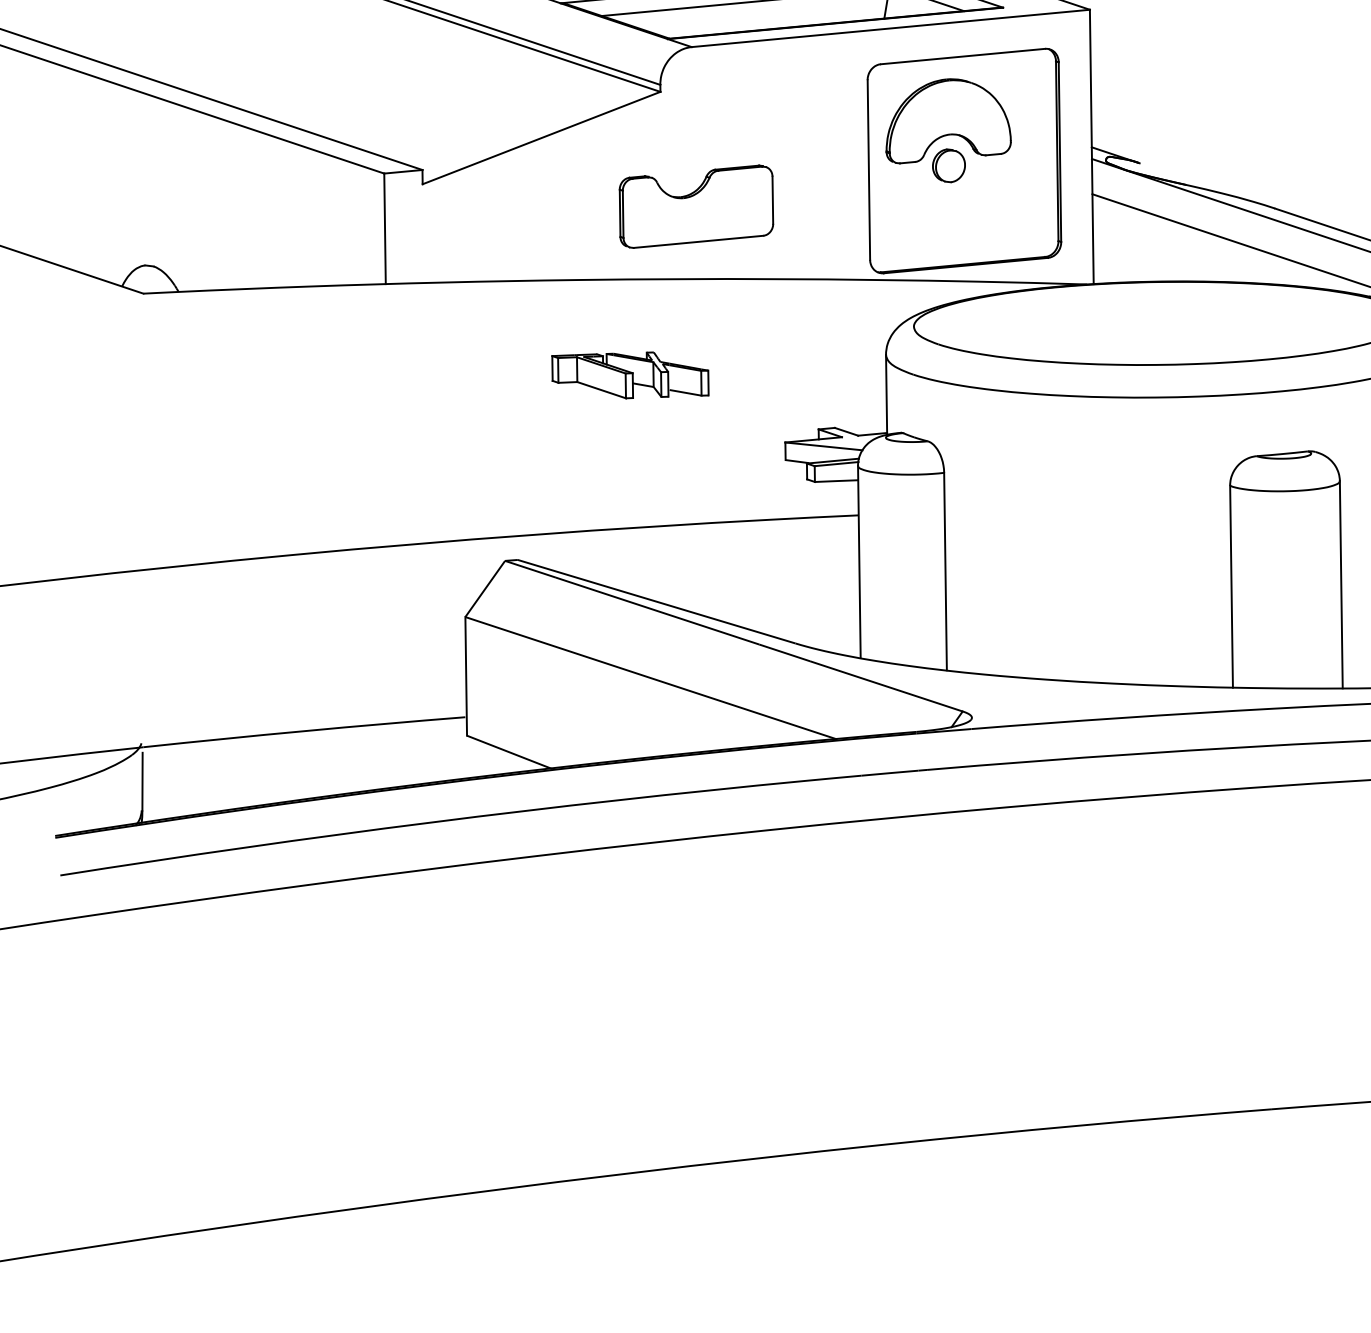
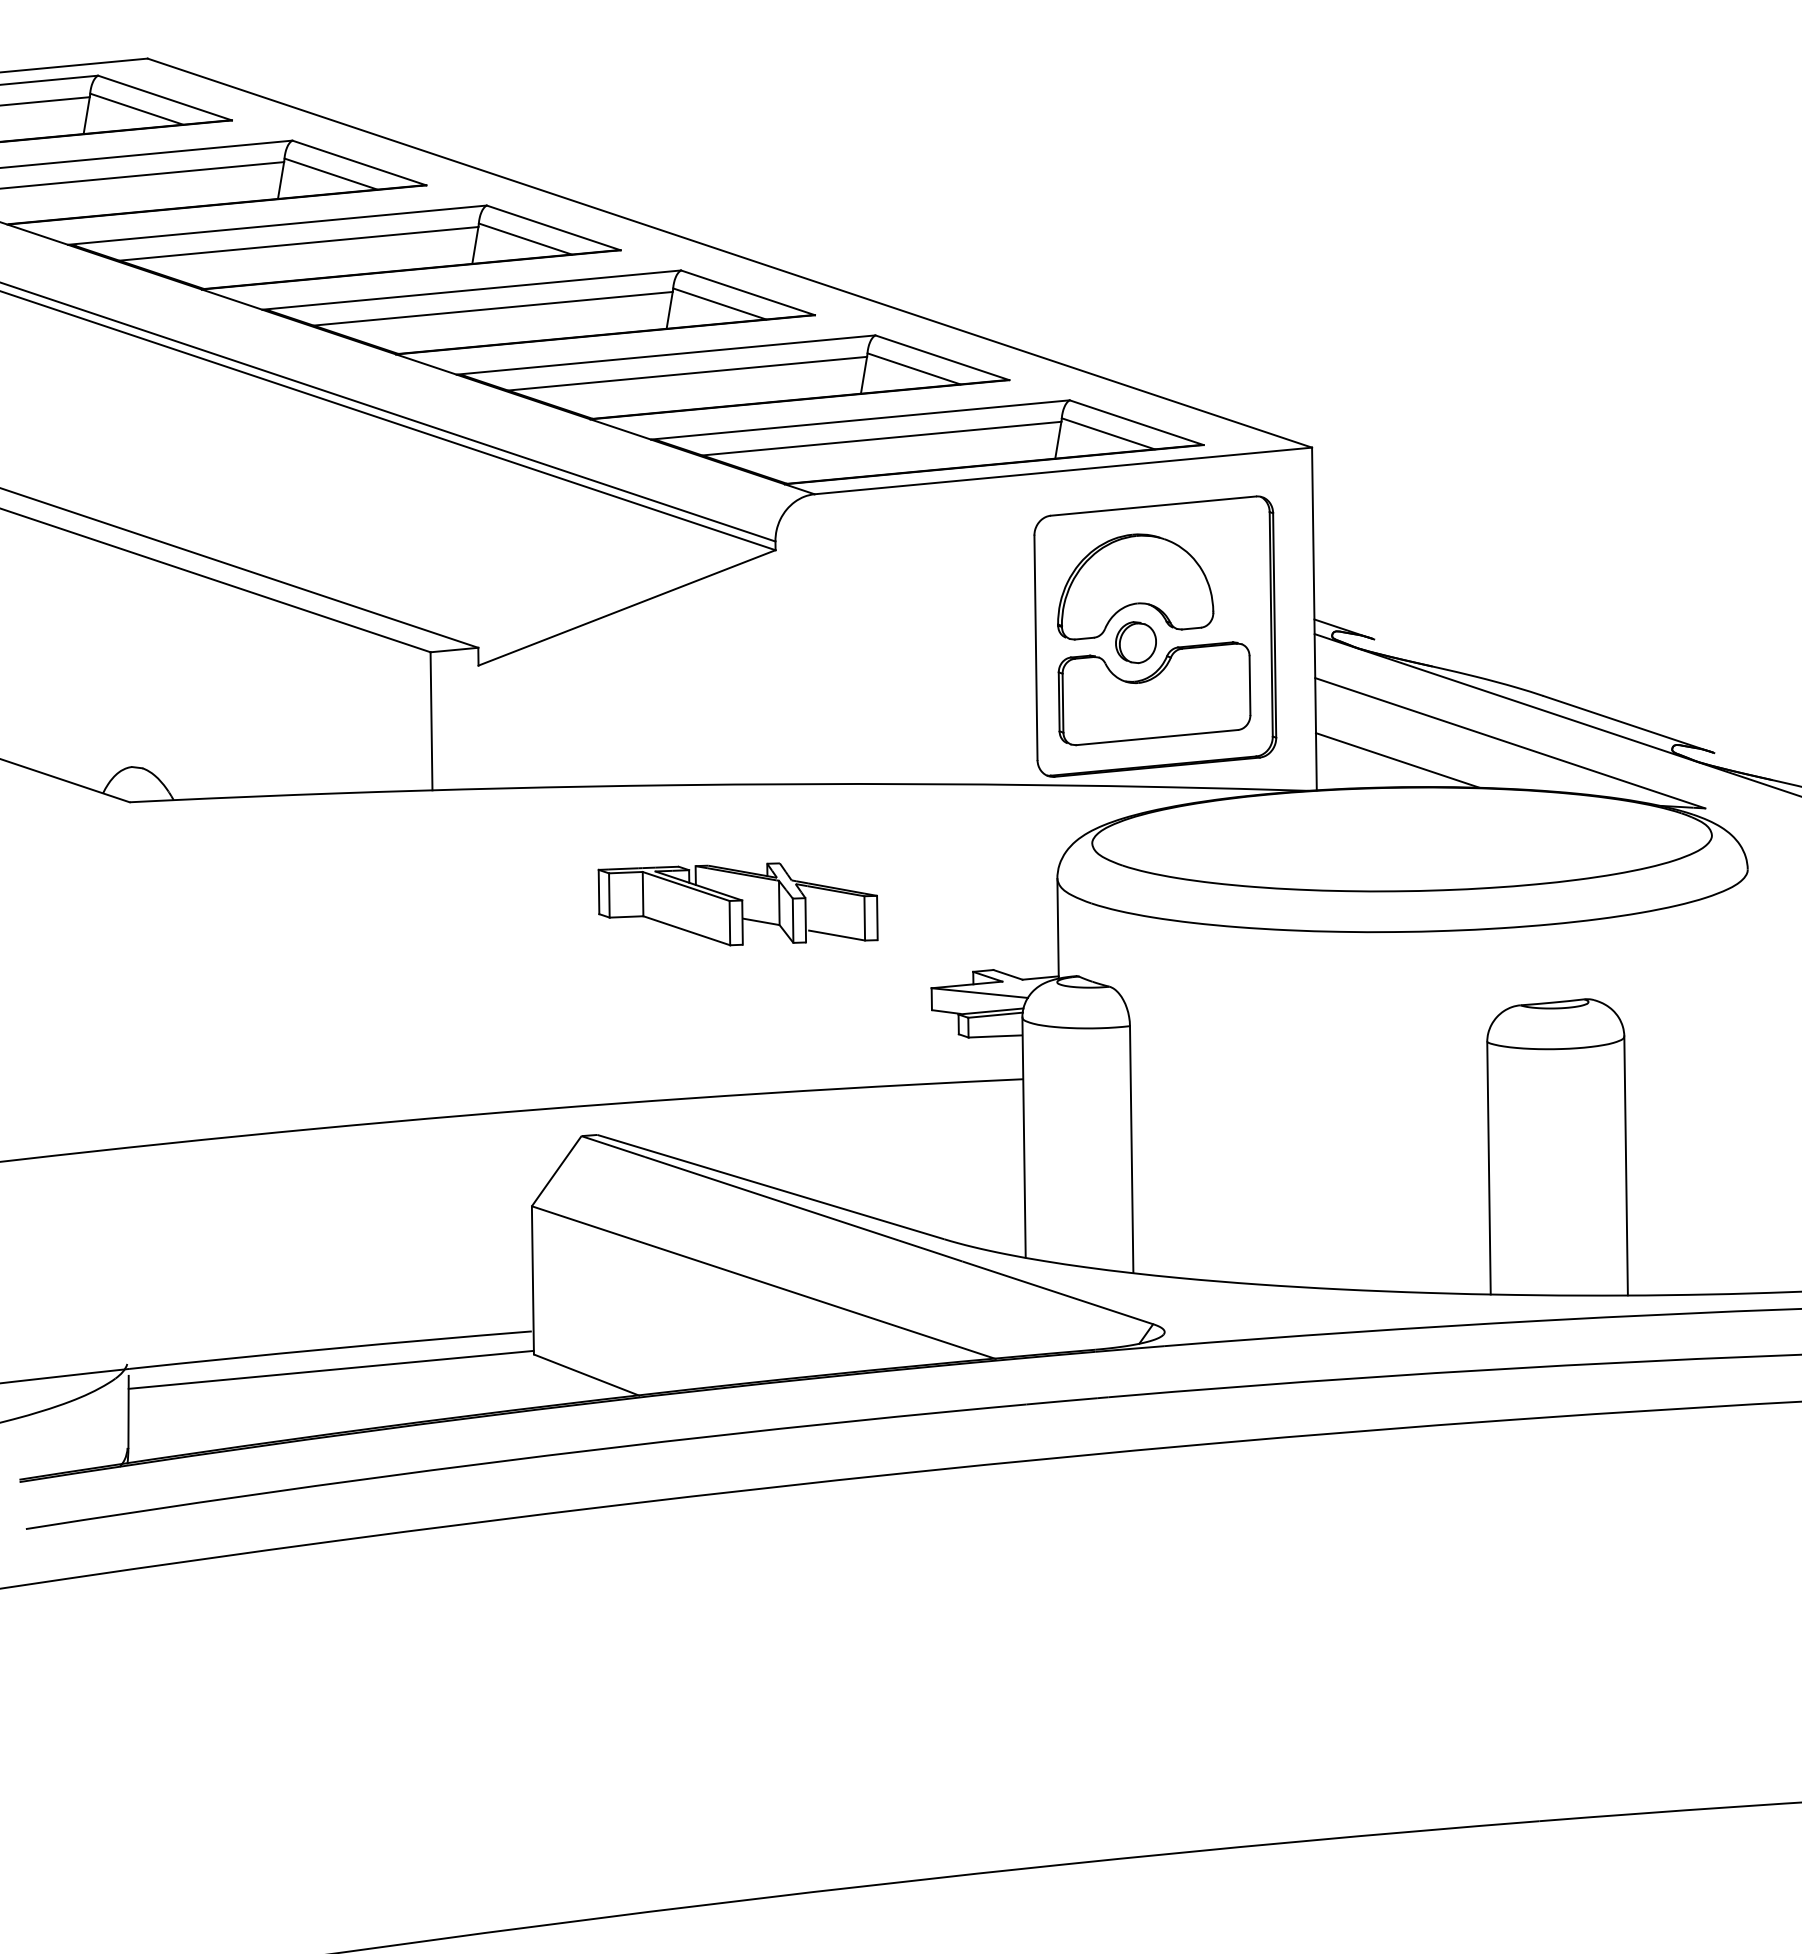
part: (696, 206) -> (1154, 693), moved
line: (1158, 260) -> (1397, 760), added
part: (629, 375) -> (737, 904), size x1.43
line: (304, 747) -> (330, 1369), added

